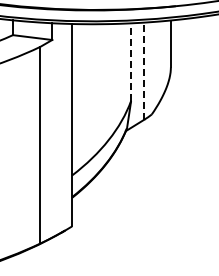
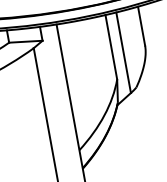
line: (131, 62) -> (111, 47), dashed -> solid
line: (144, 71) -> (123, 53), dashed -> solid

